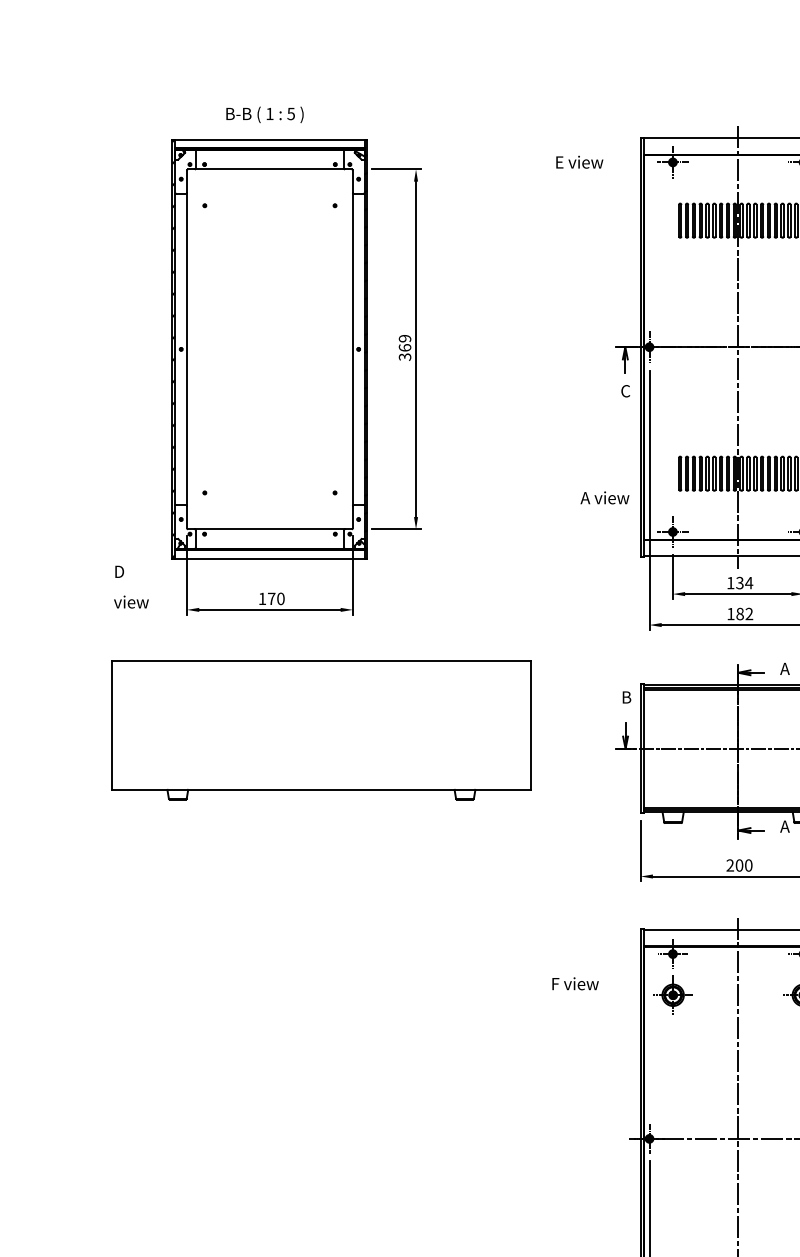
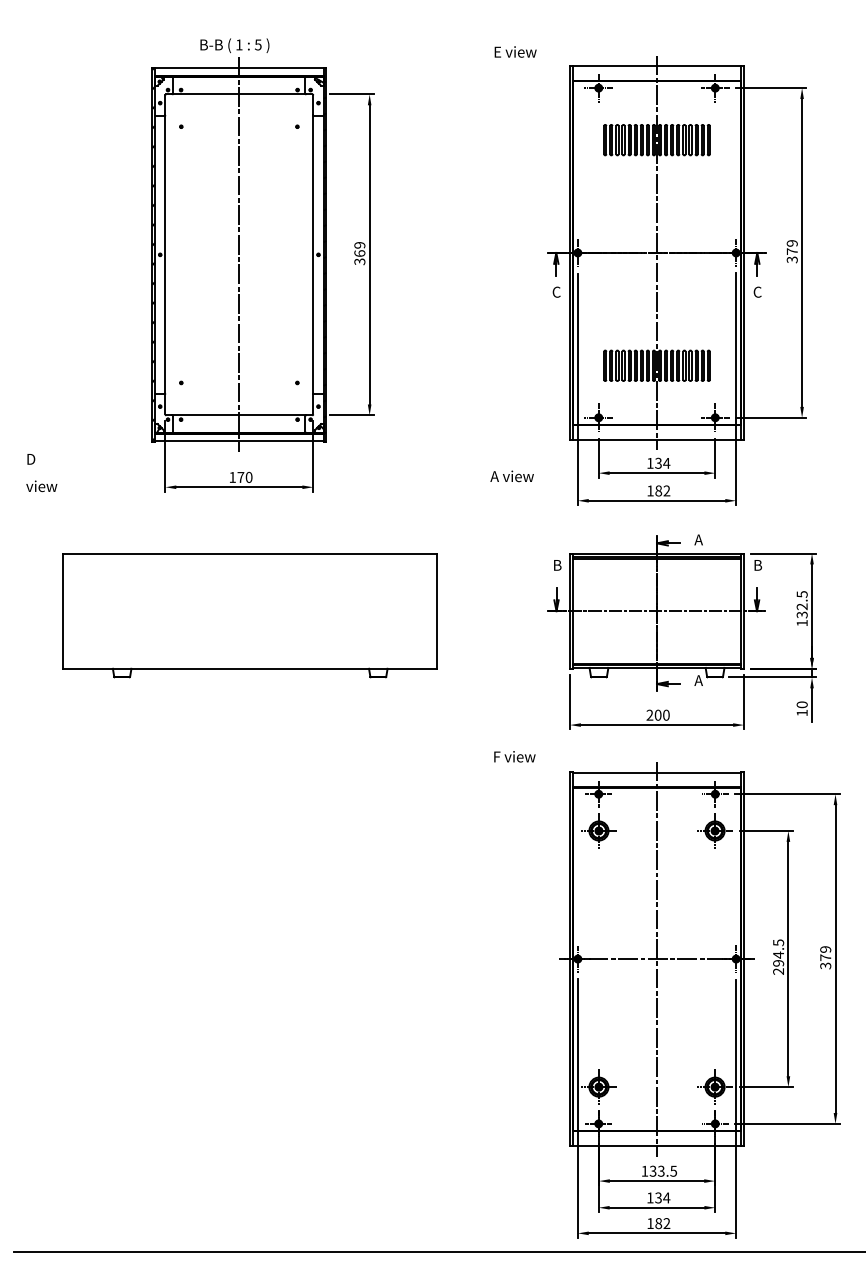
text: (579, 161) -> (515, 51), moved
line: (270, 348) -> (239, 254), added
text: (604, 498) -> (511, 476), moved
text: (131, 587) -> (41, 473), moved
part: (320, 730) -> (249, 615), moved
text: (575, 983) -> (514, 756), moved

